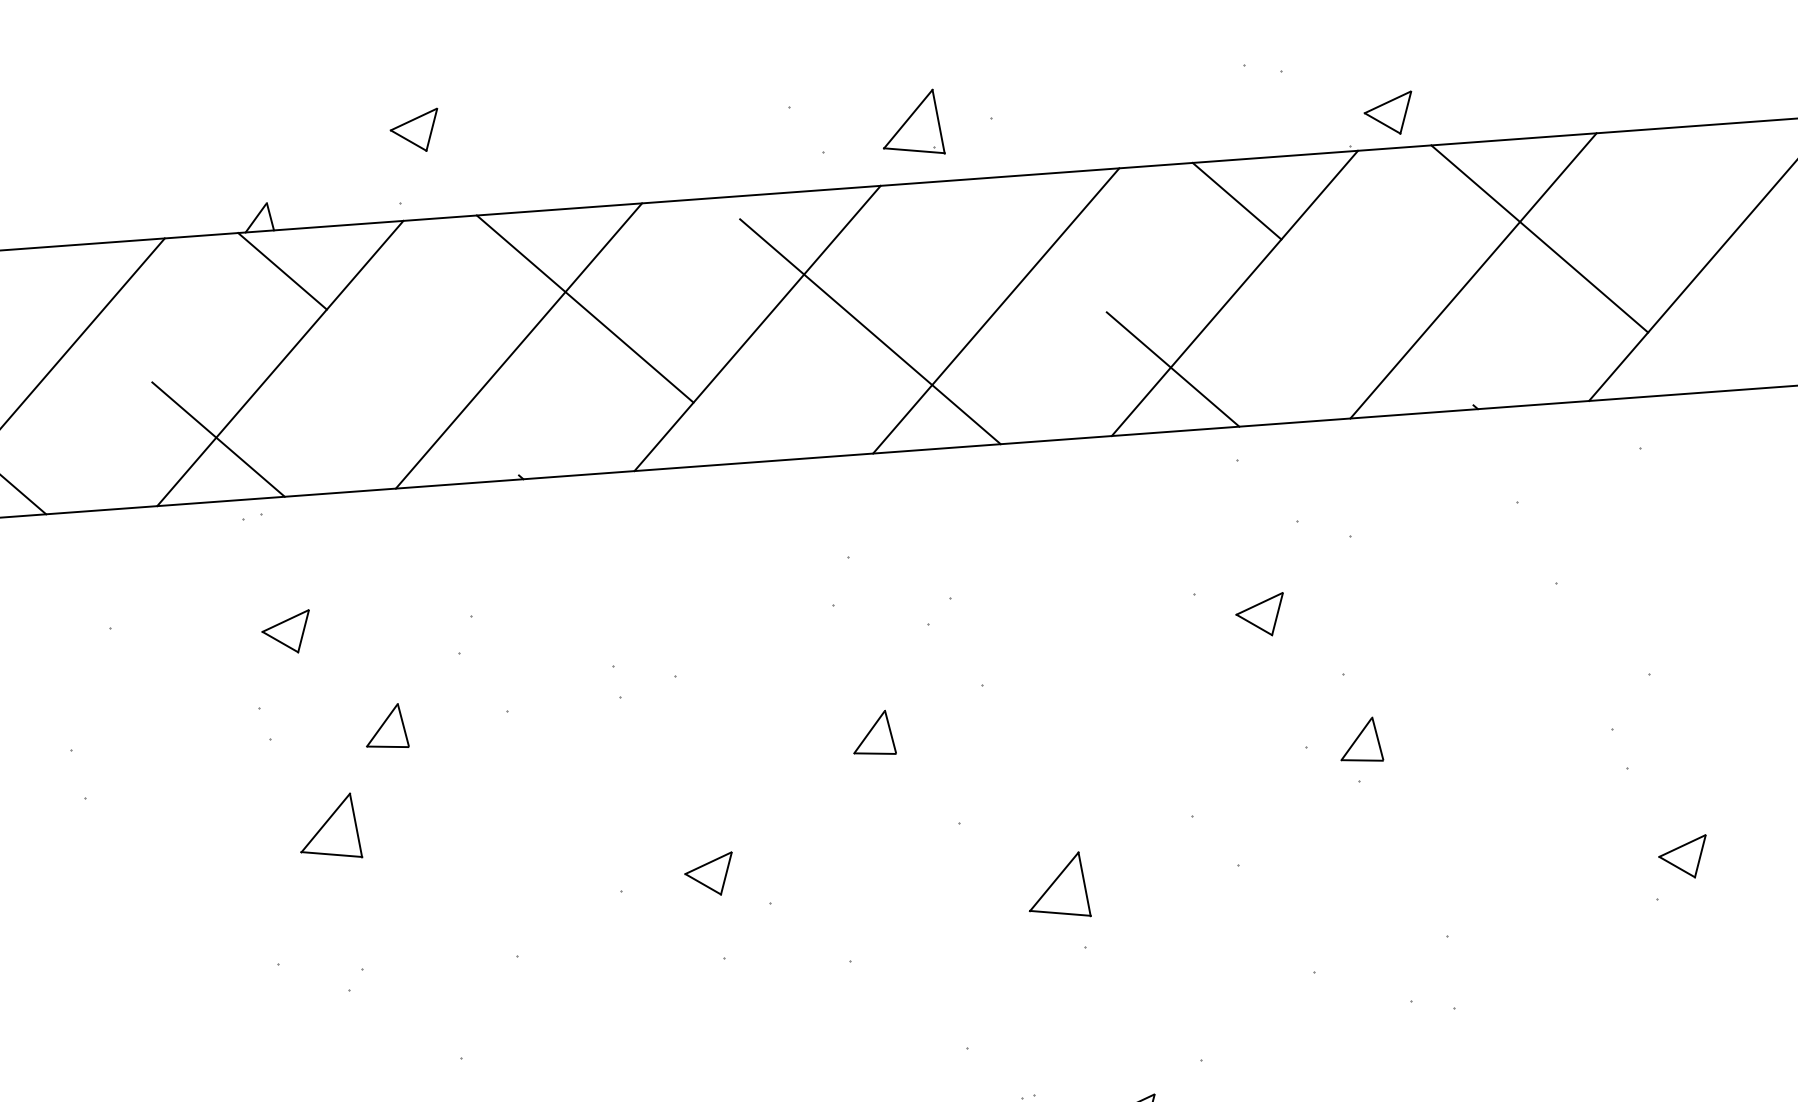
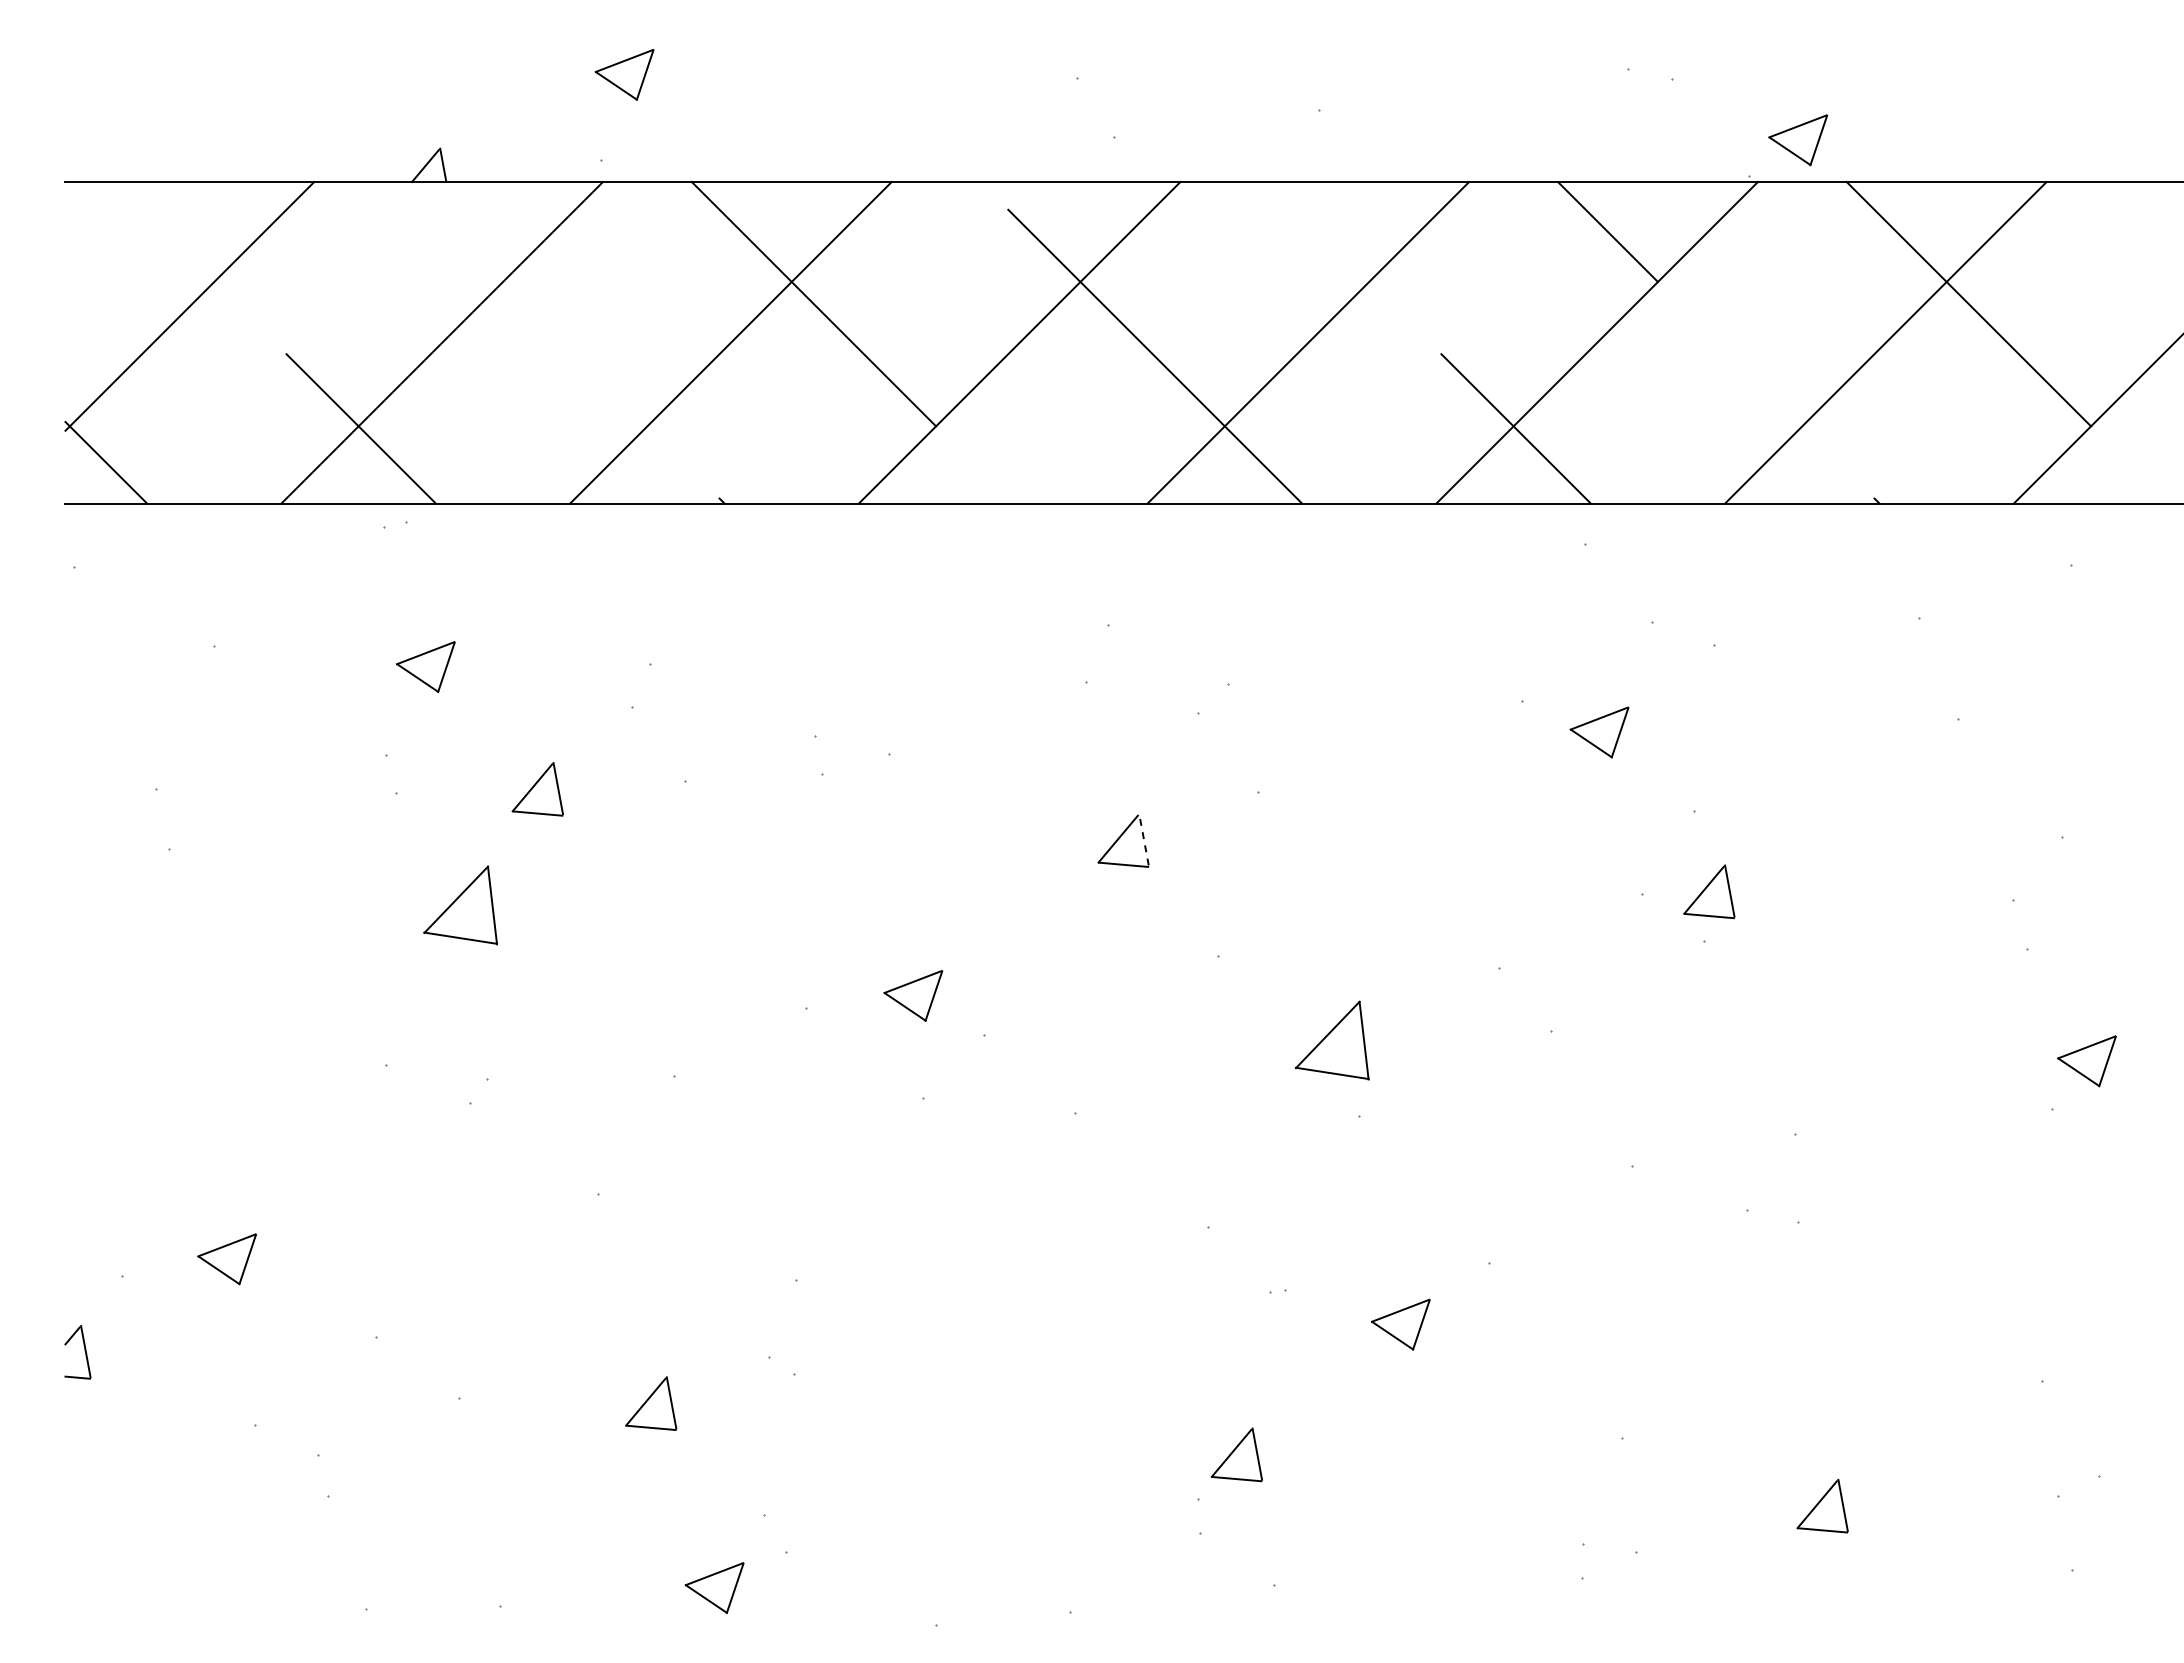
part: (911, 123) -> (1223, 109), removed
line: (282, 270) -> (453, 231), removed
line: (890, 731) -> (1143, 839), solid -> dashed

